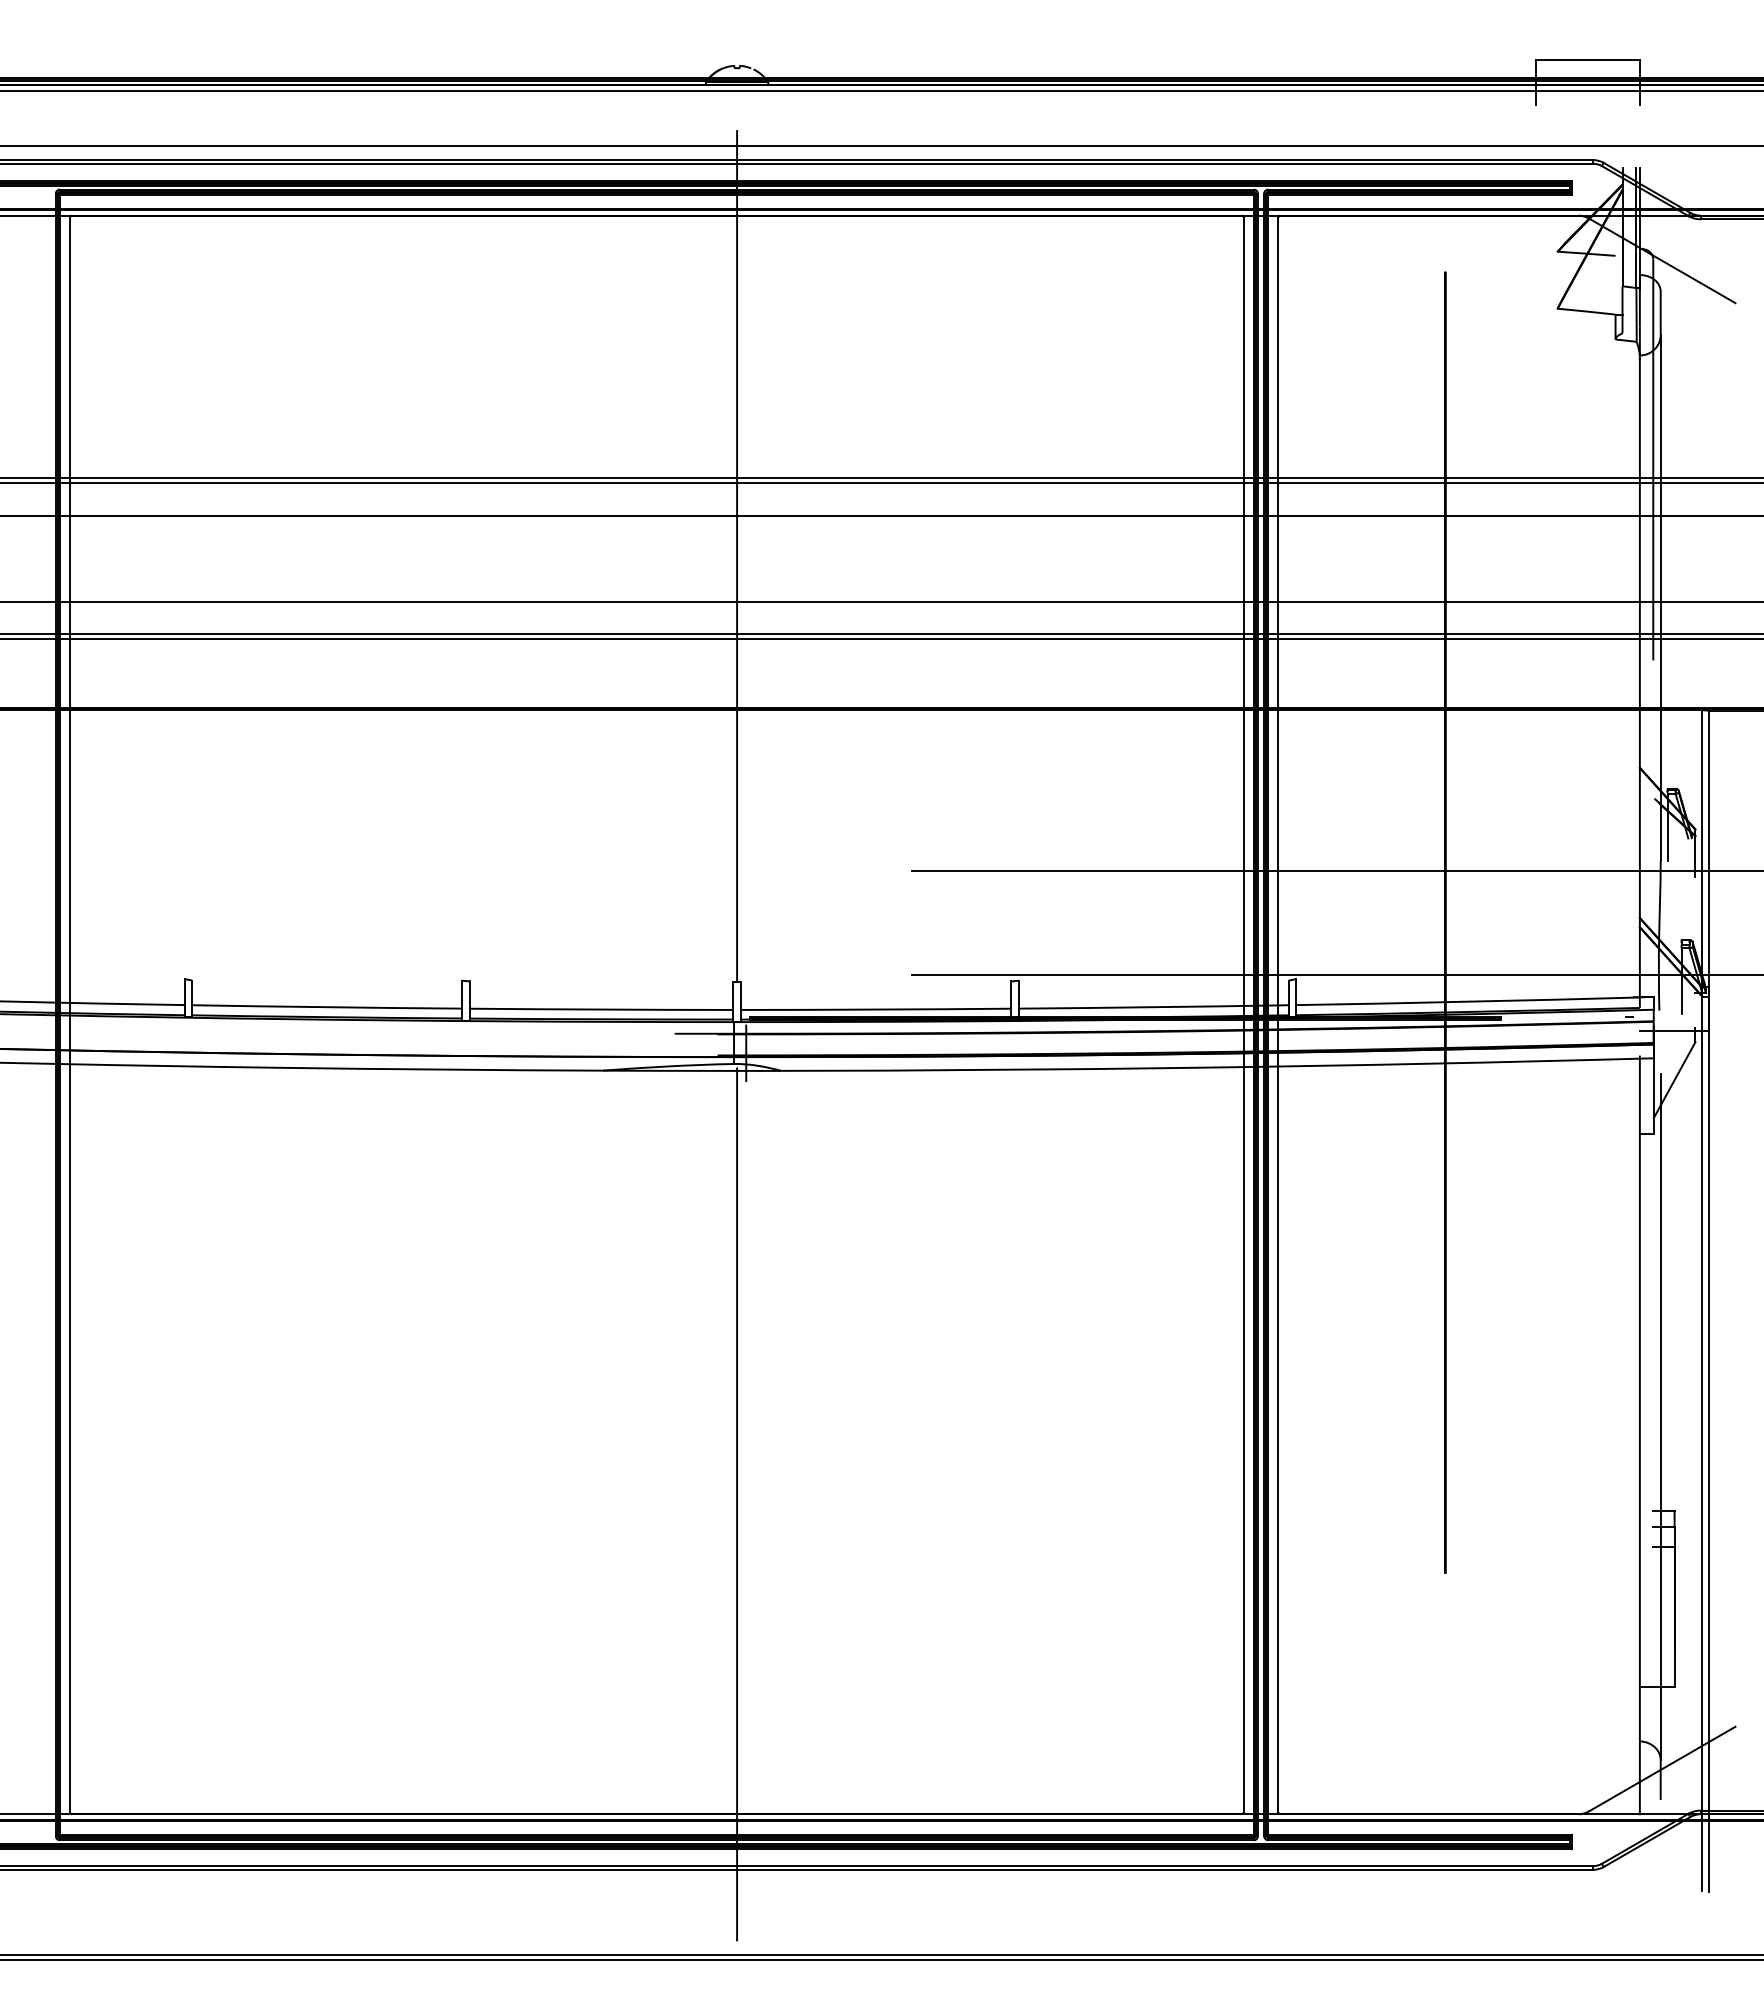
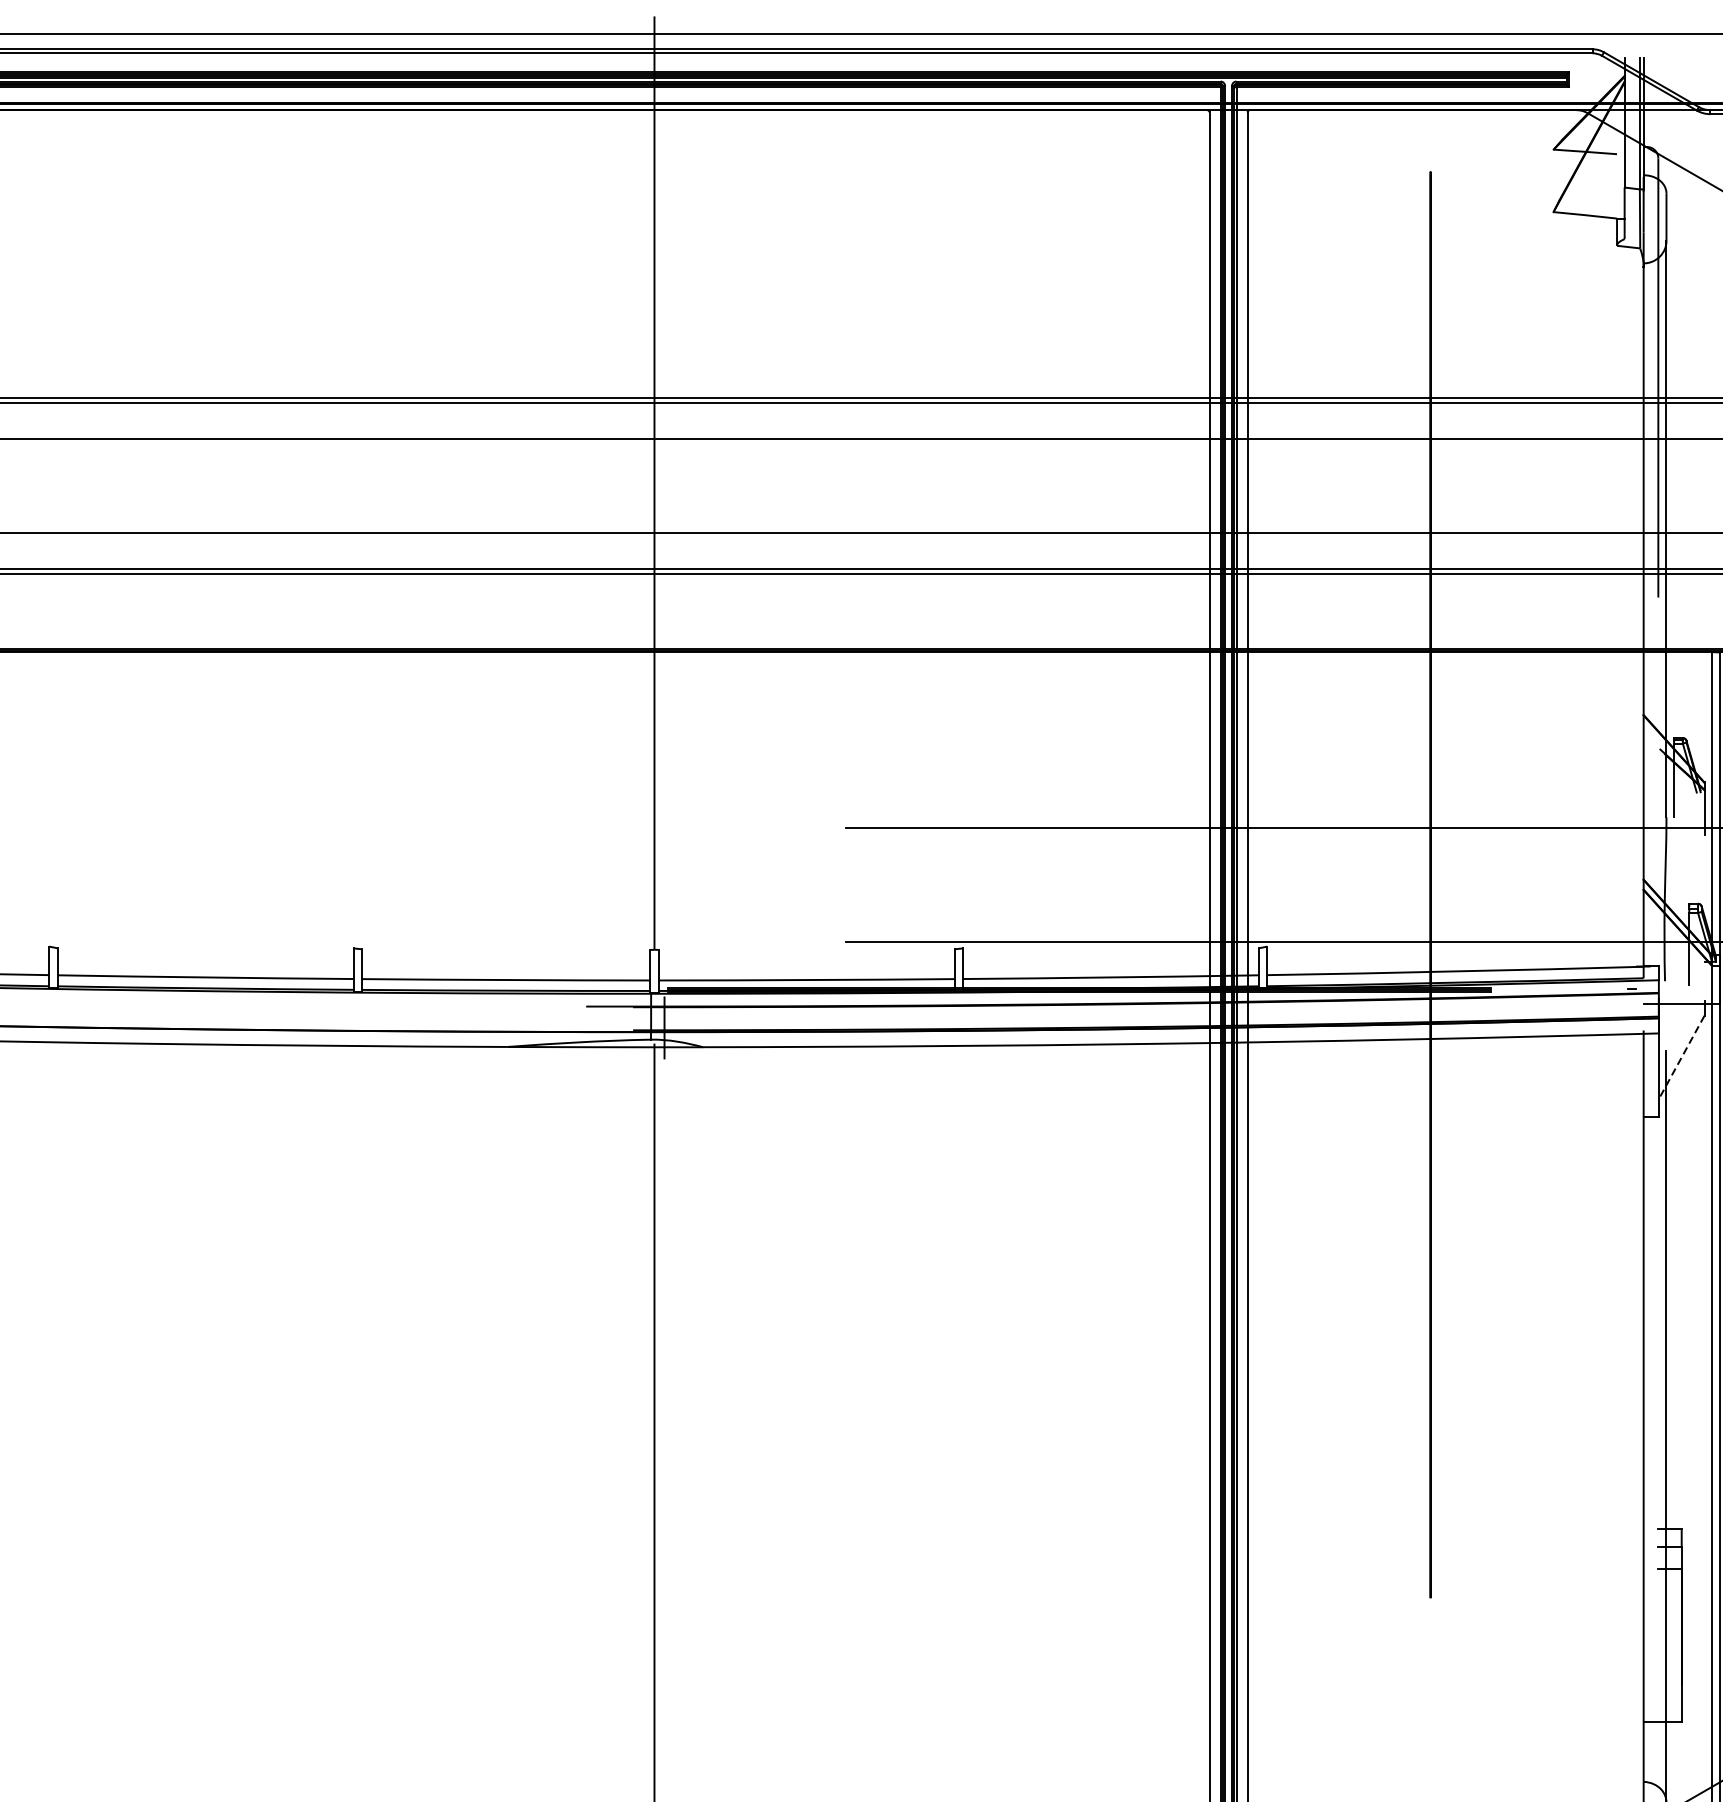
line: (1674, 1080) -> (1681, 1057), solid -> dashed

